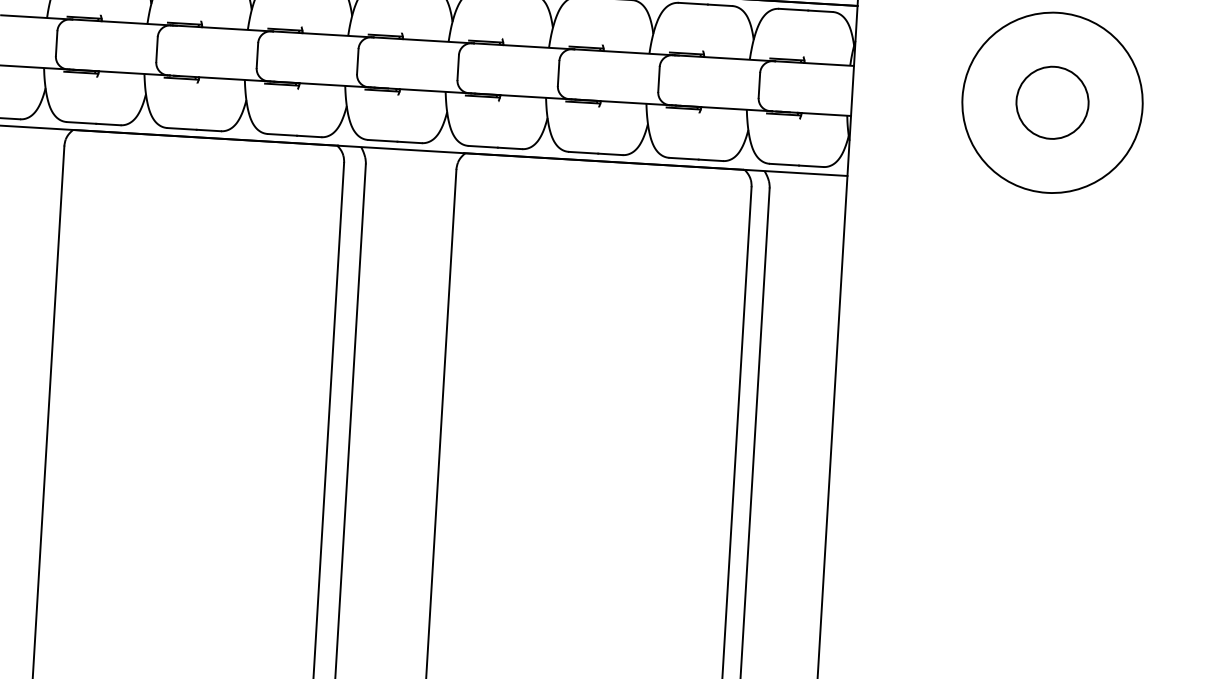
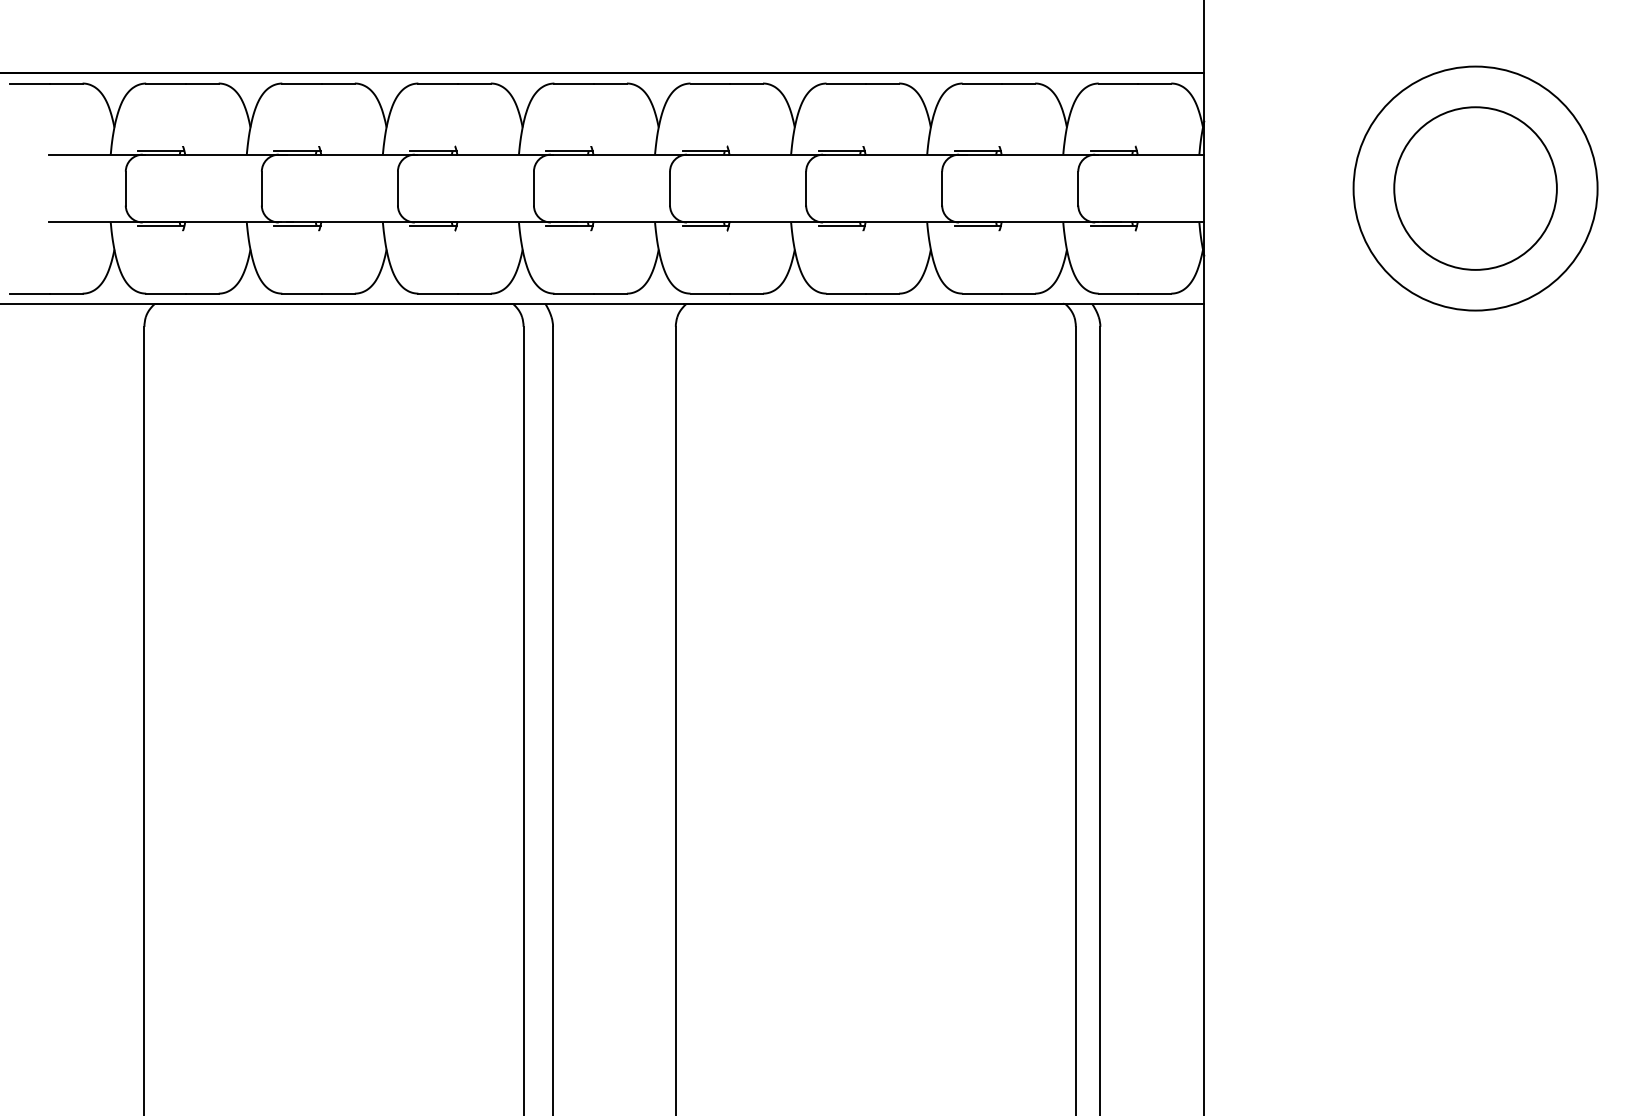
circle: (1052, 102) -> (1475, 188), size x1.67

